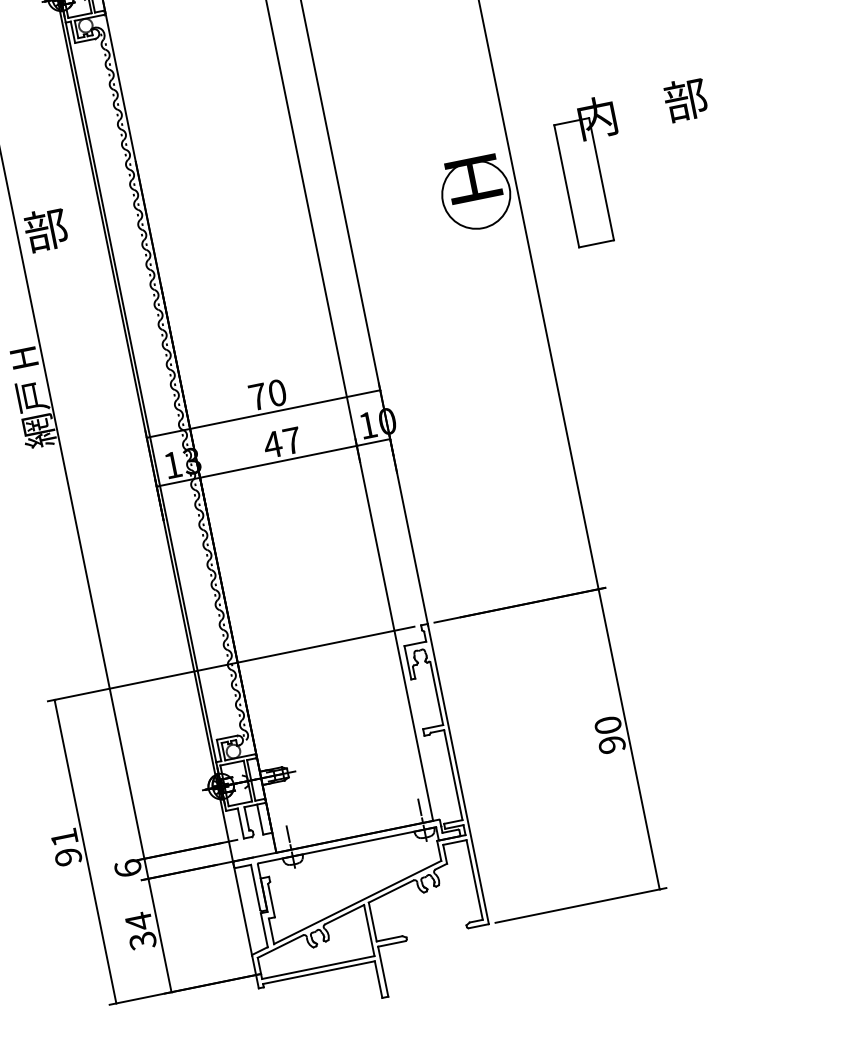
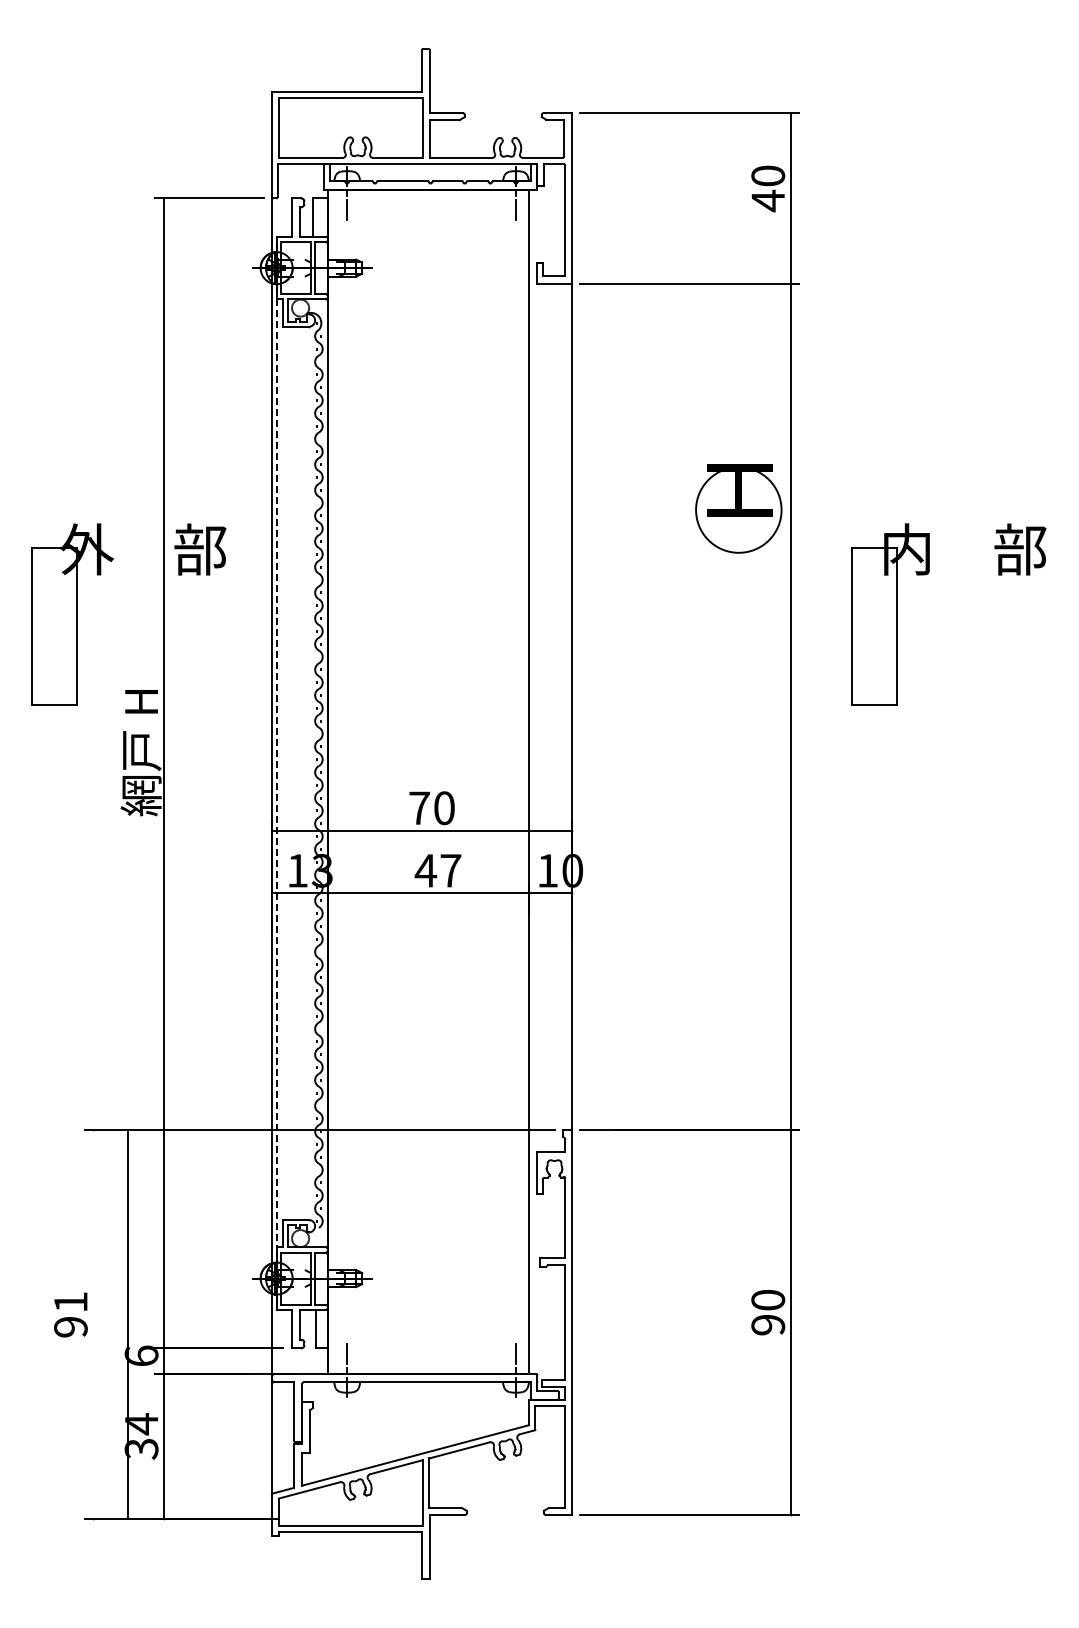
part: (475, 193) -> (738, 508), moved
line: (140, 392) -> (276, 773), solid -> dashed
line: (85, 851) -> (128, 1324), moved

